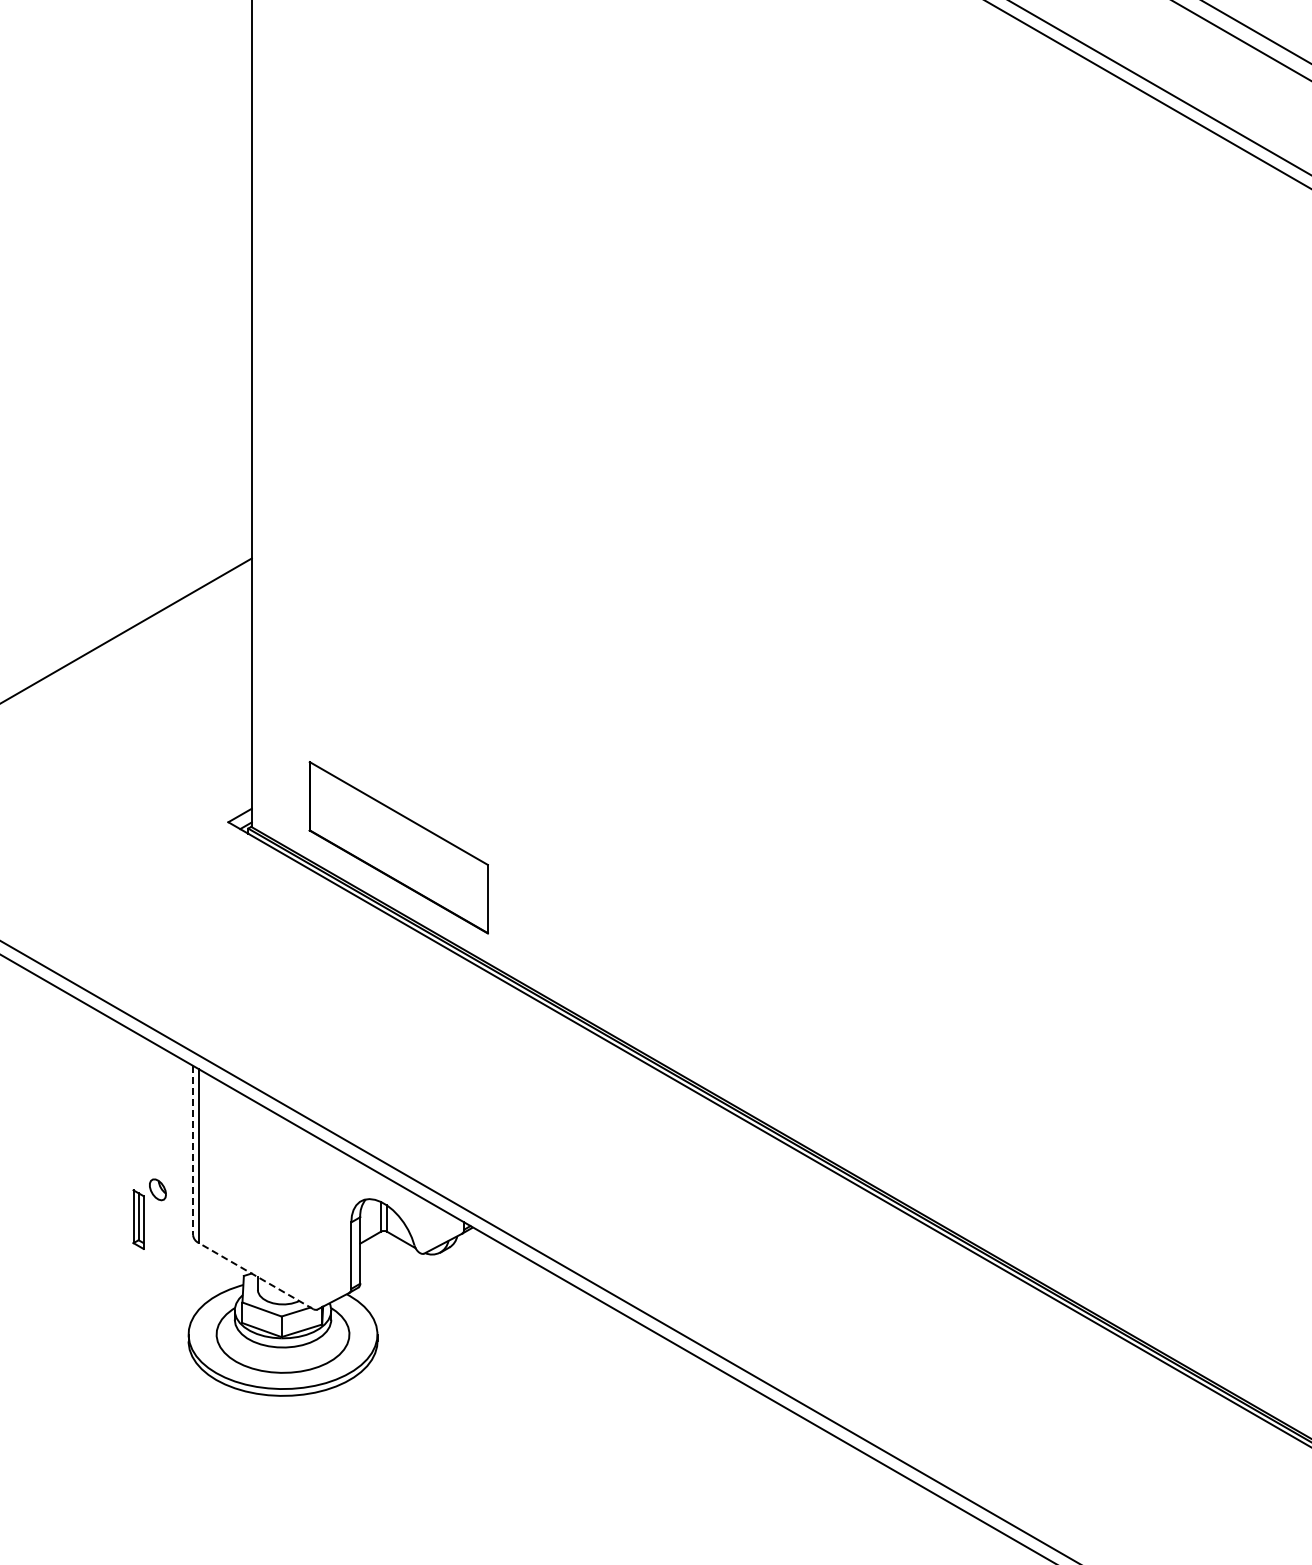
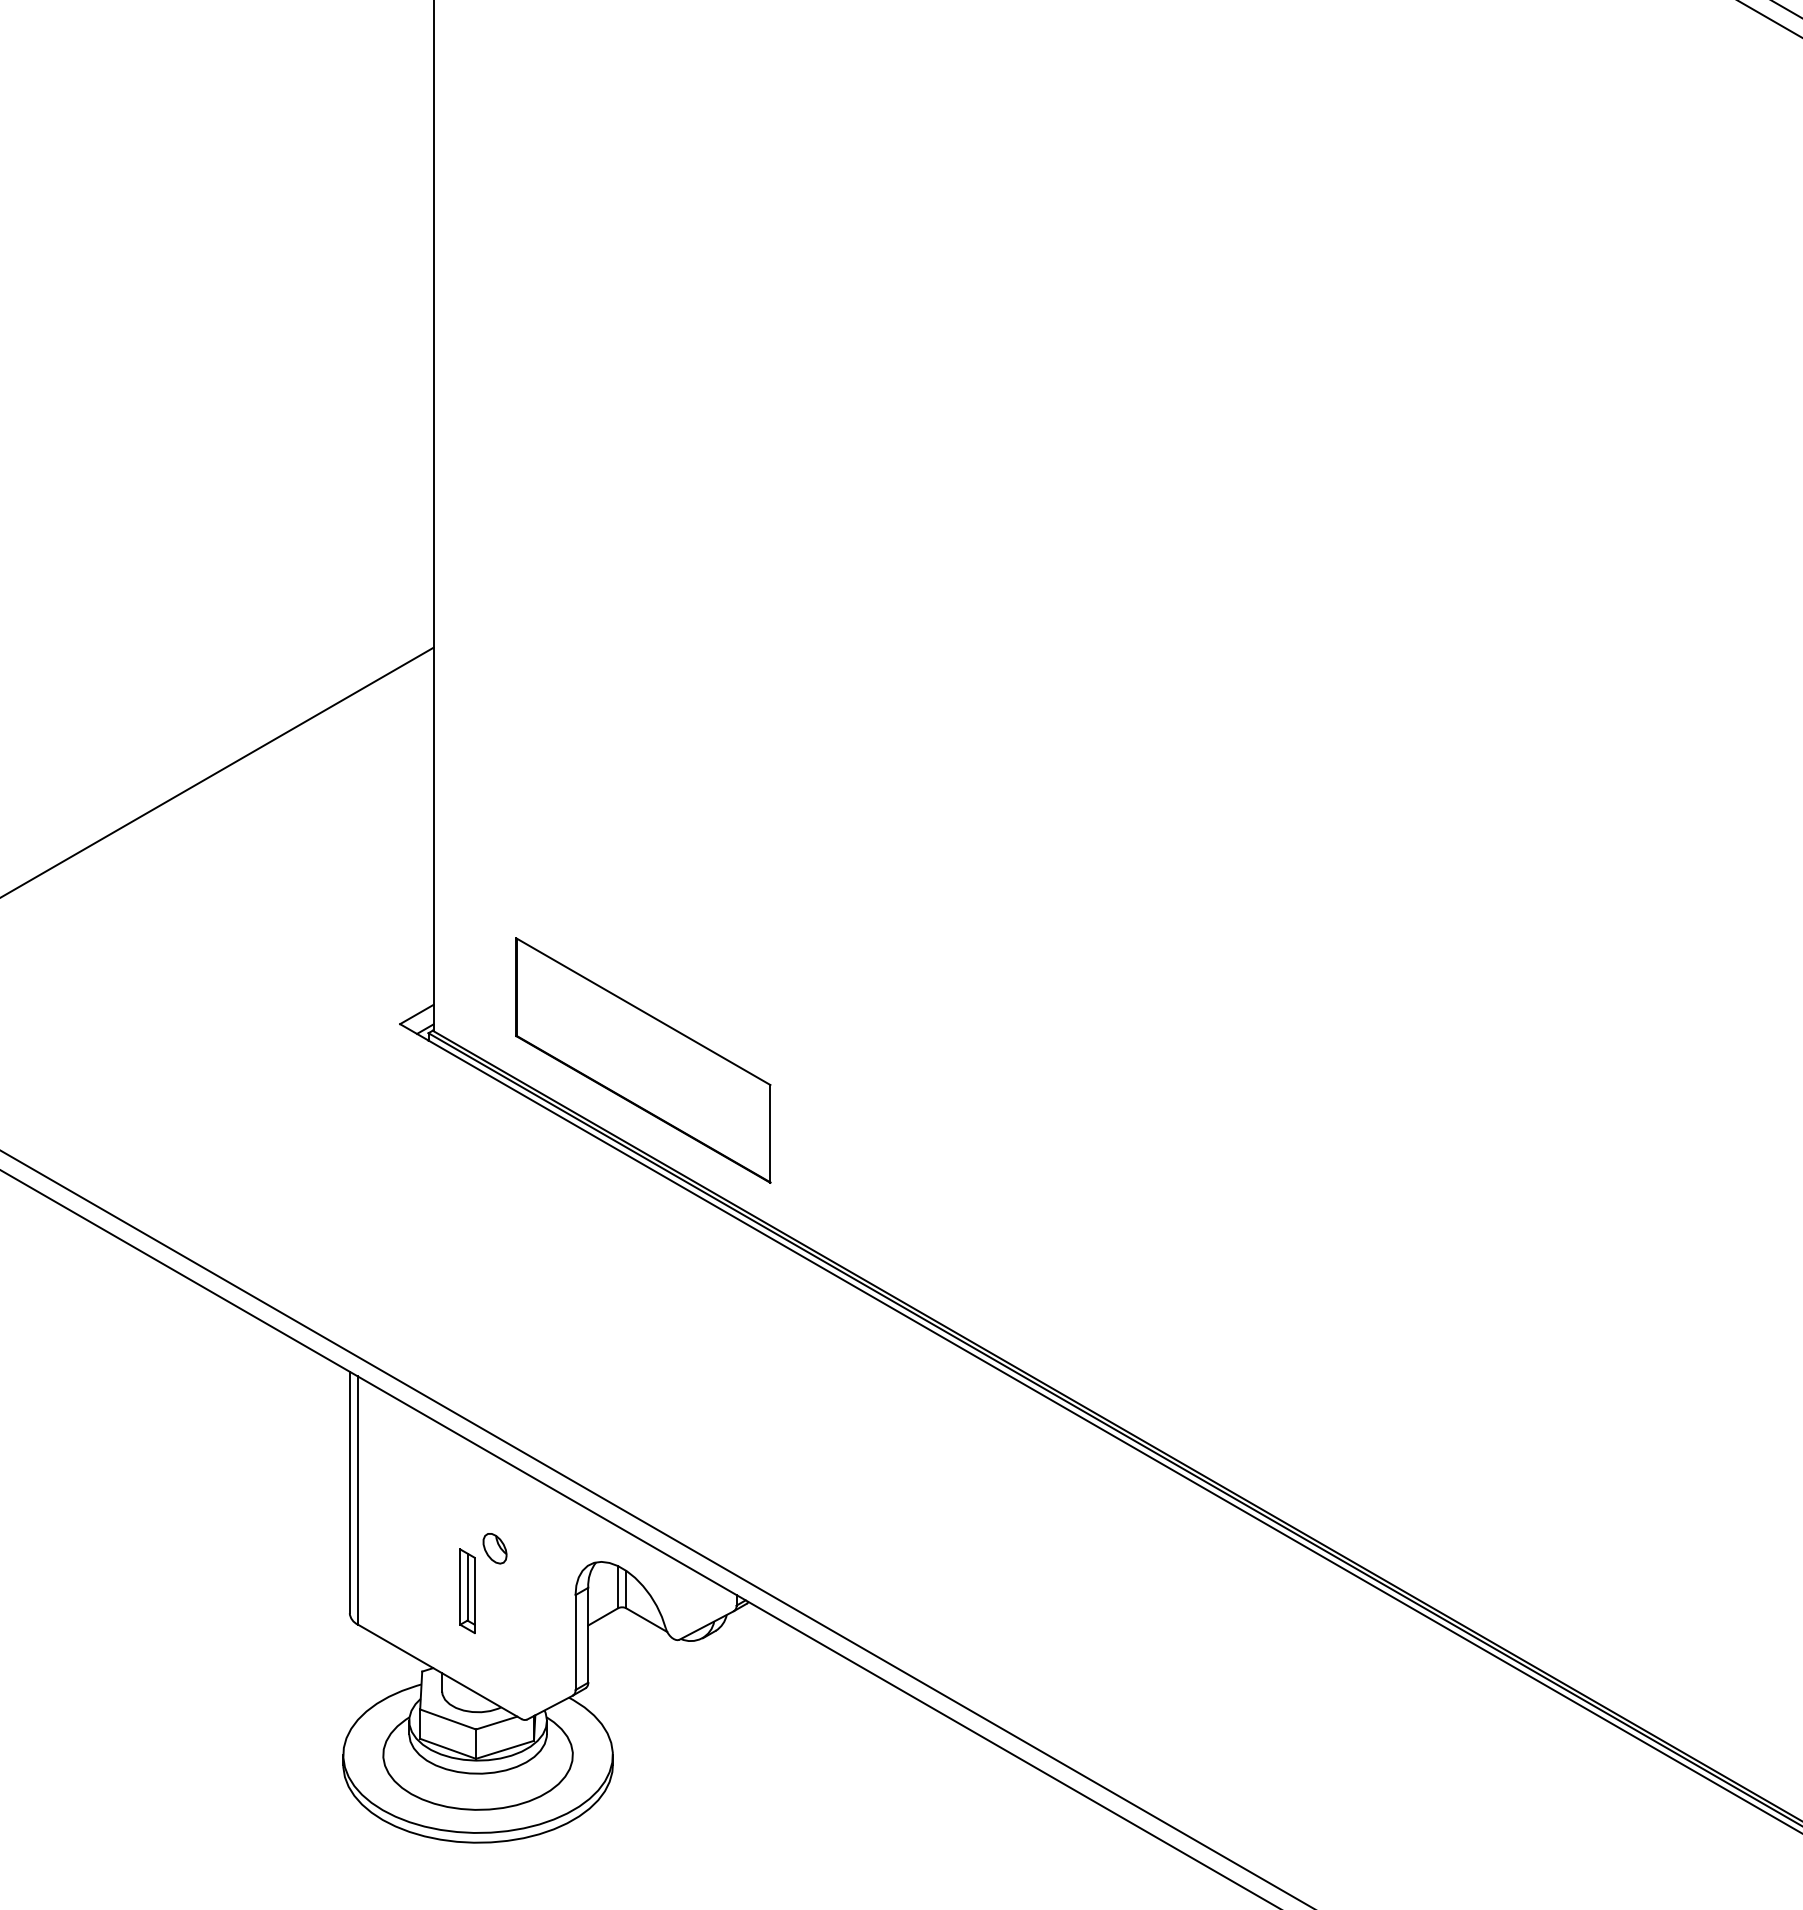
line: (193, 1150) -> (350, 1492), dashed -> solid
part: (149, 1213) -> (483, 1582), moved
line: (255, 1275) -> (438, 1670), dashed -> solid

